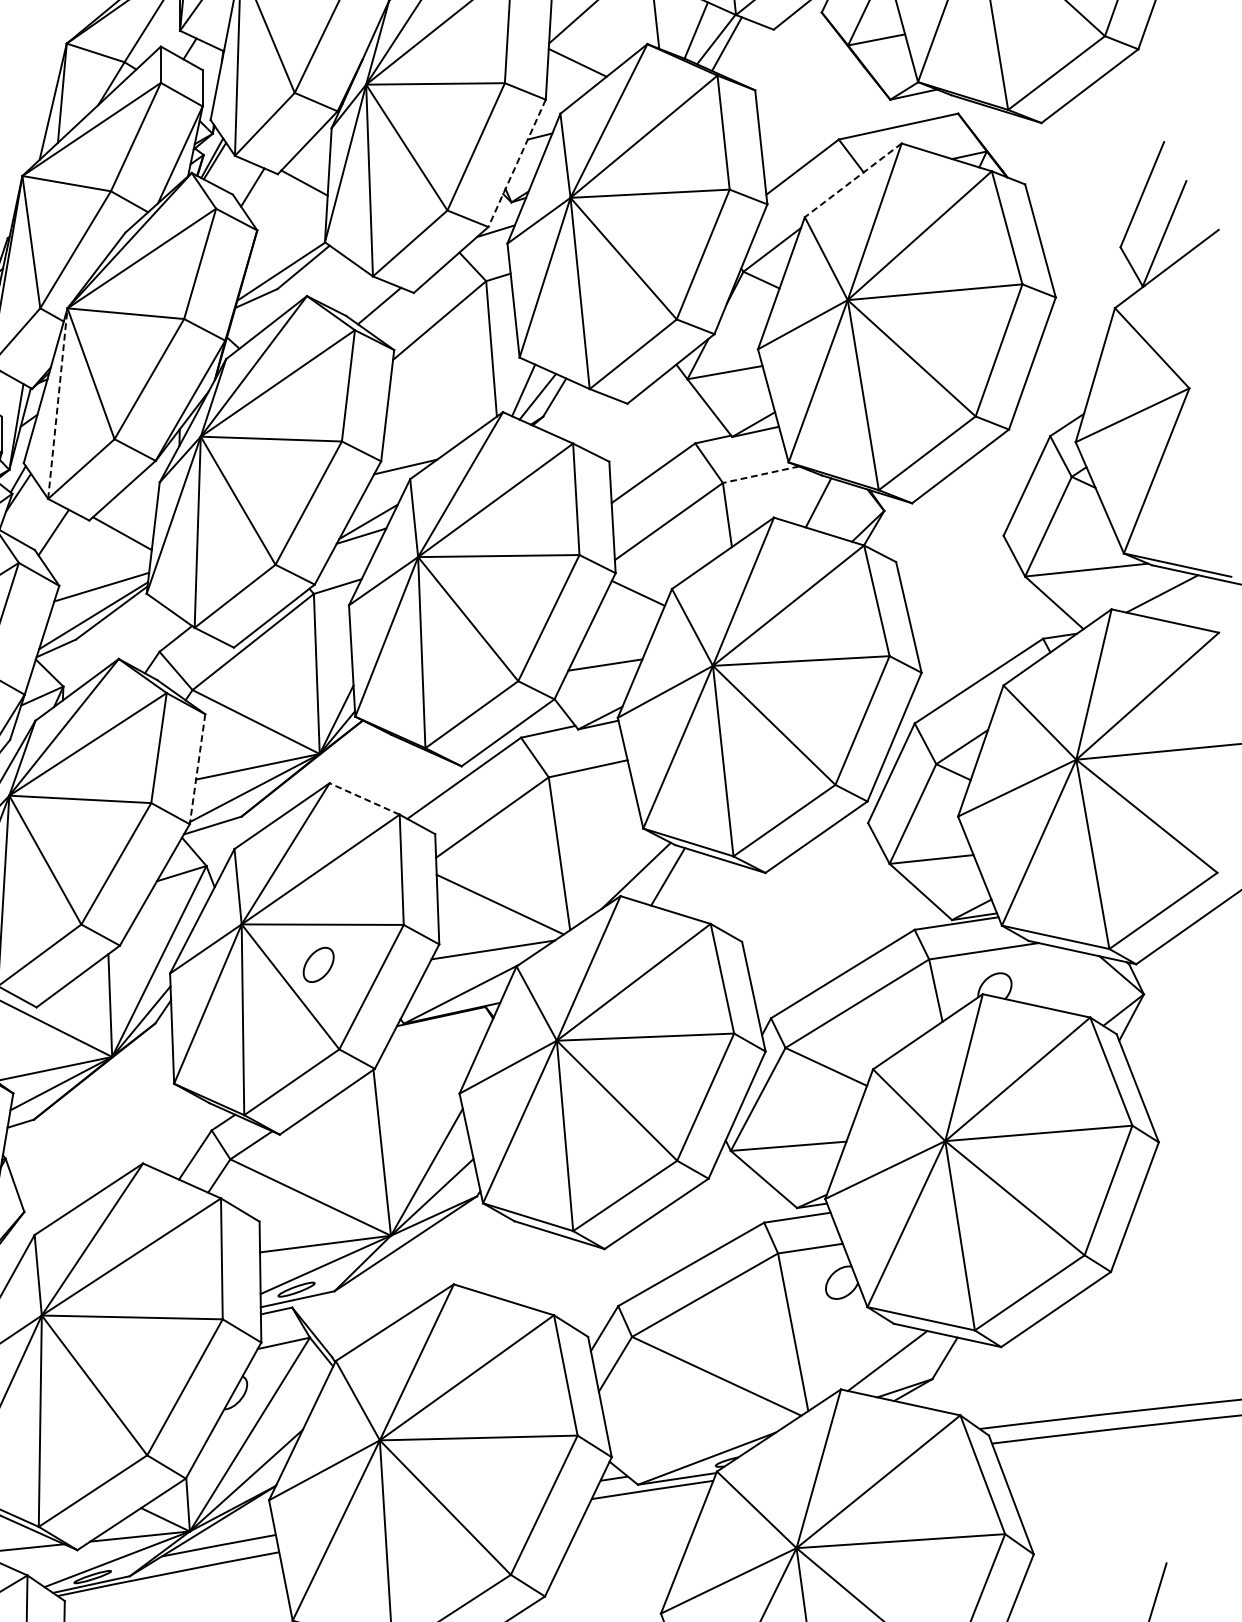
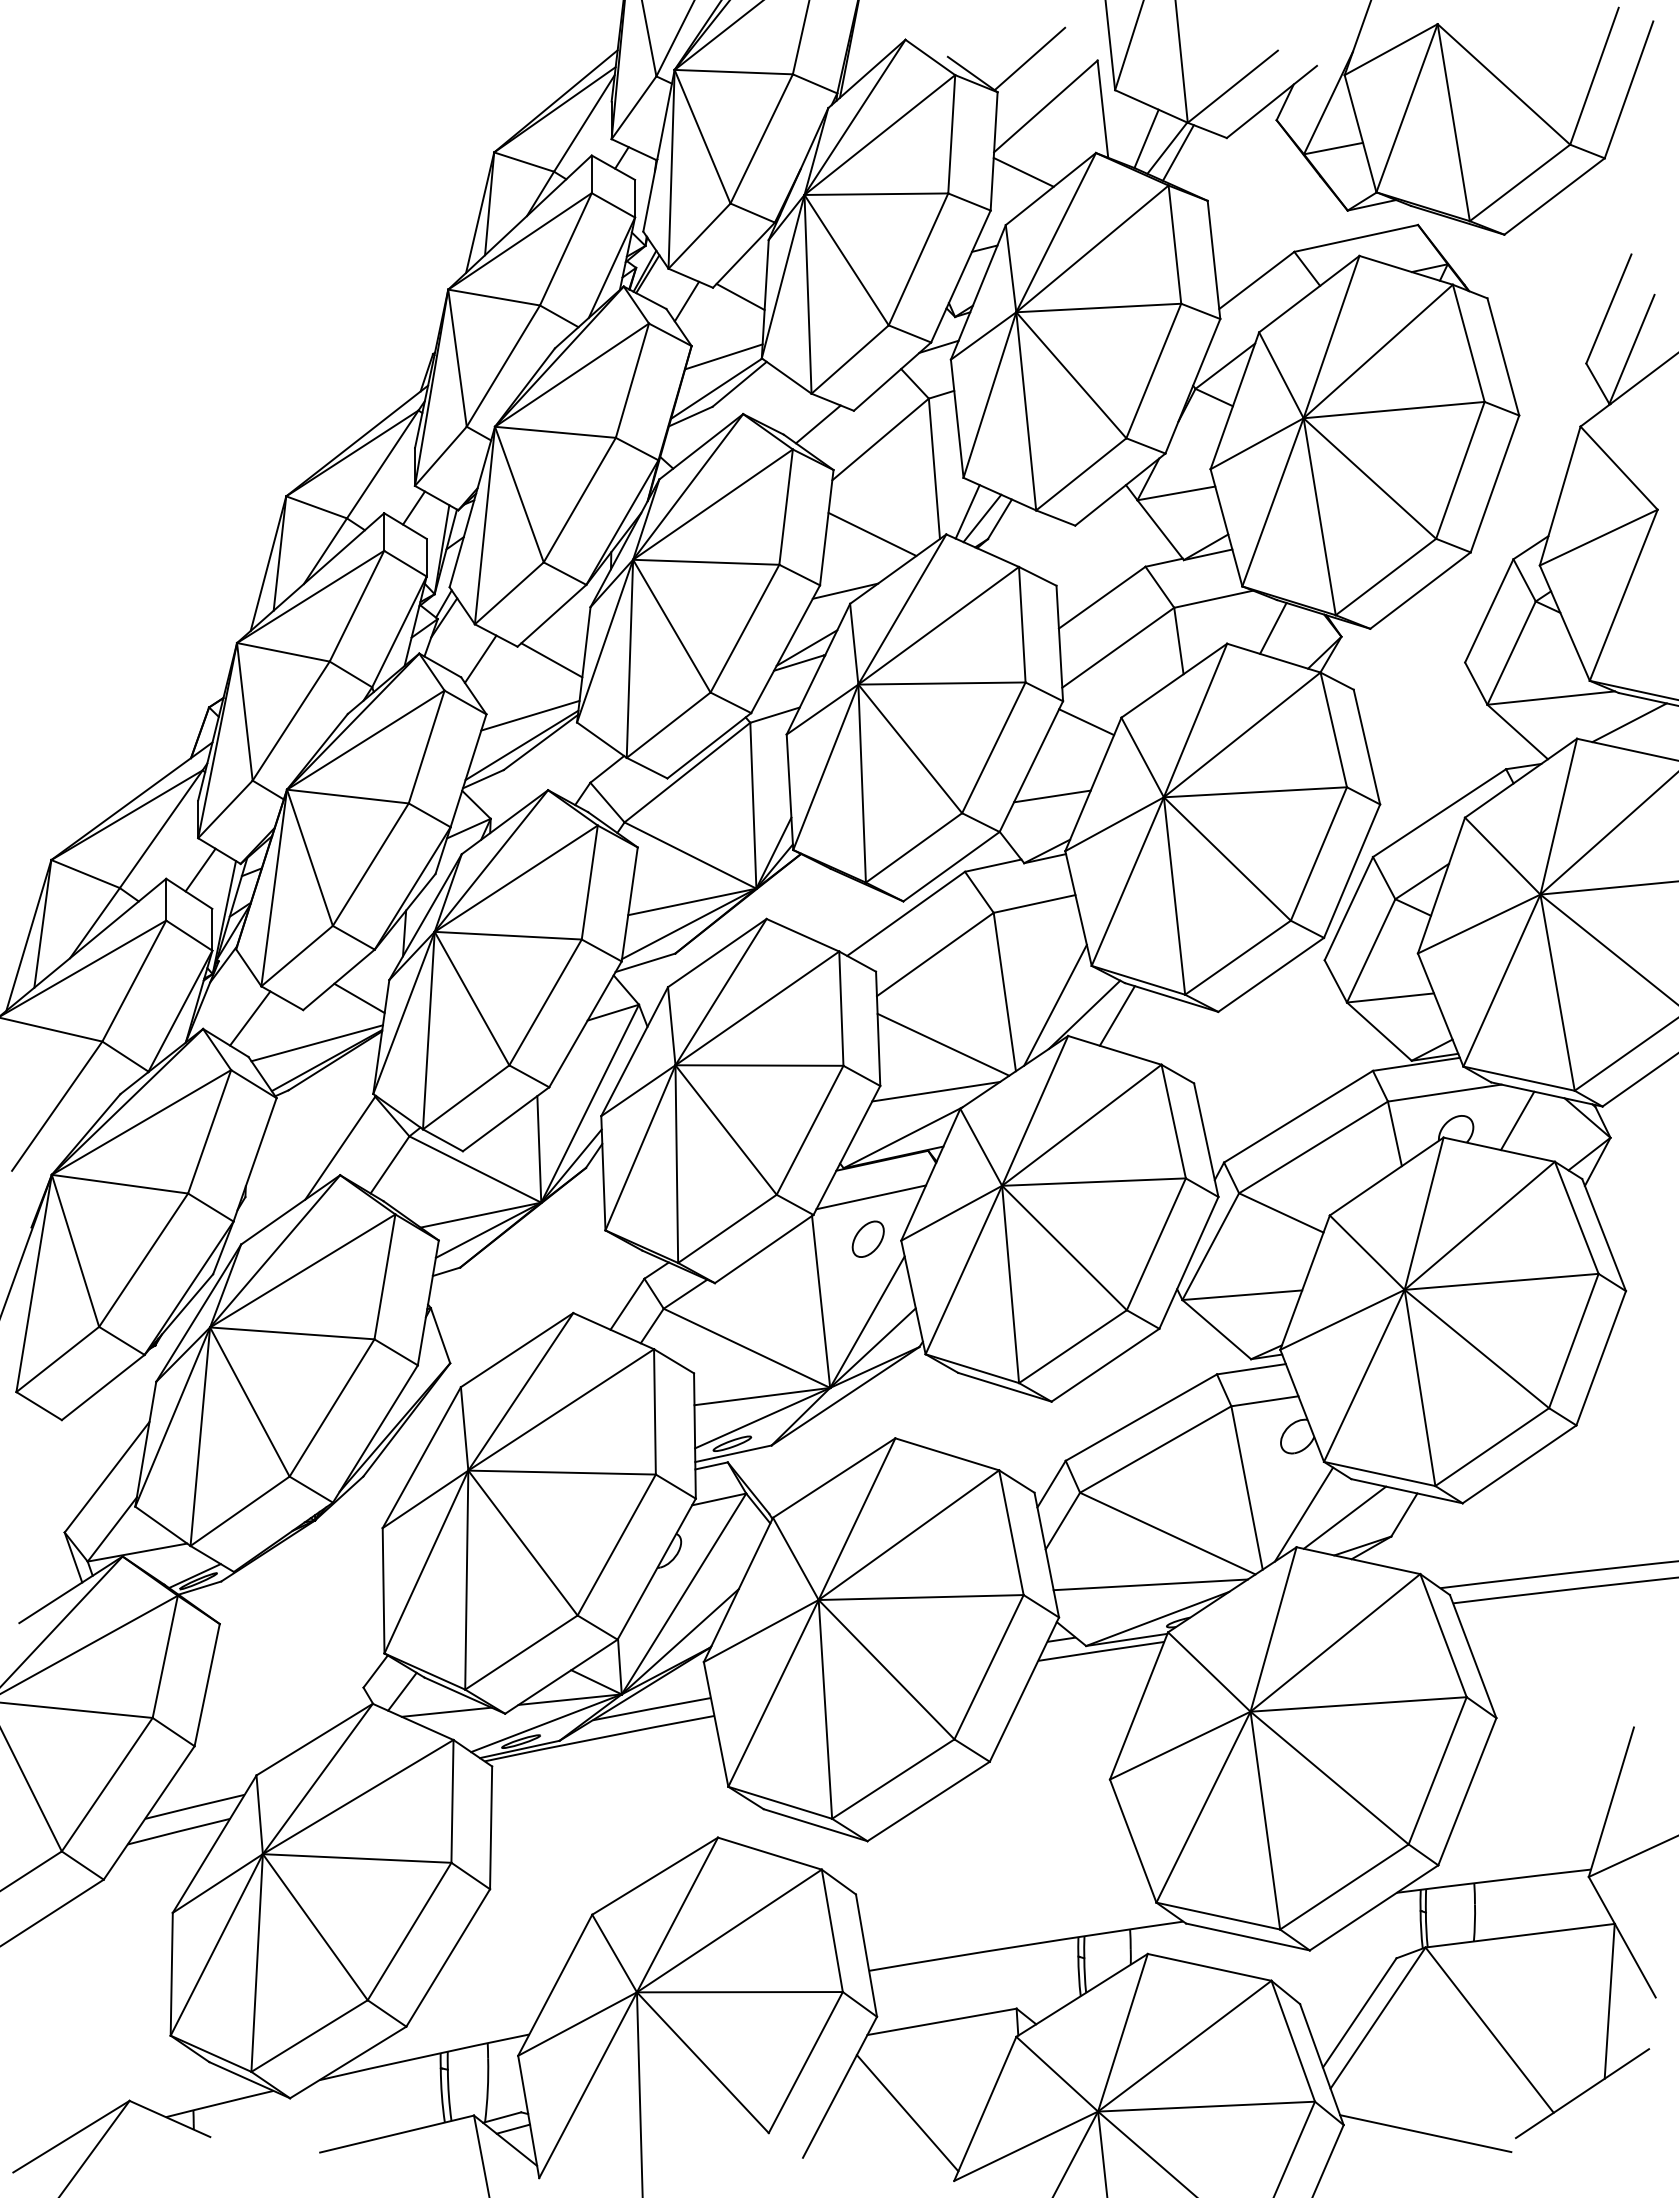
line: (516, 164) -> (960, 277), dashed -> solid
line: (852, 180) -> (1308, 294), dashed -> solid
line: (288, 240) -> (723, 356), added
line: (58, 403) -> (485, 525), dashed -> solid
line: (431, 411) -> (872, 533), added
line: (760, 474) -> (1213, 599), dashed -> solid
line: (197, 769) -> (629, 904), dashed -> solid
line: (364, 799) -> (802, 935), dashed -> solid
line: (608, 865) -> (1055, 1004), added
part: (317, 964) -> (867, 1238), moved
line: (1054, 977) -> (1517, 1120), added
line: (430, 1052) -> (871, 1197), added
line: (847, 1357) -> (1303, 1514), added
line: (700, 1425) -> (1150, 1584), added

